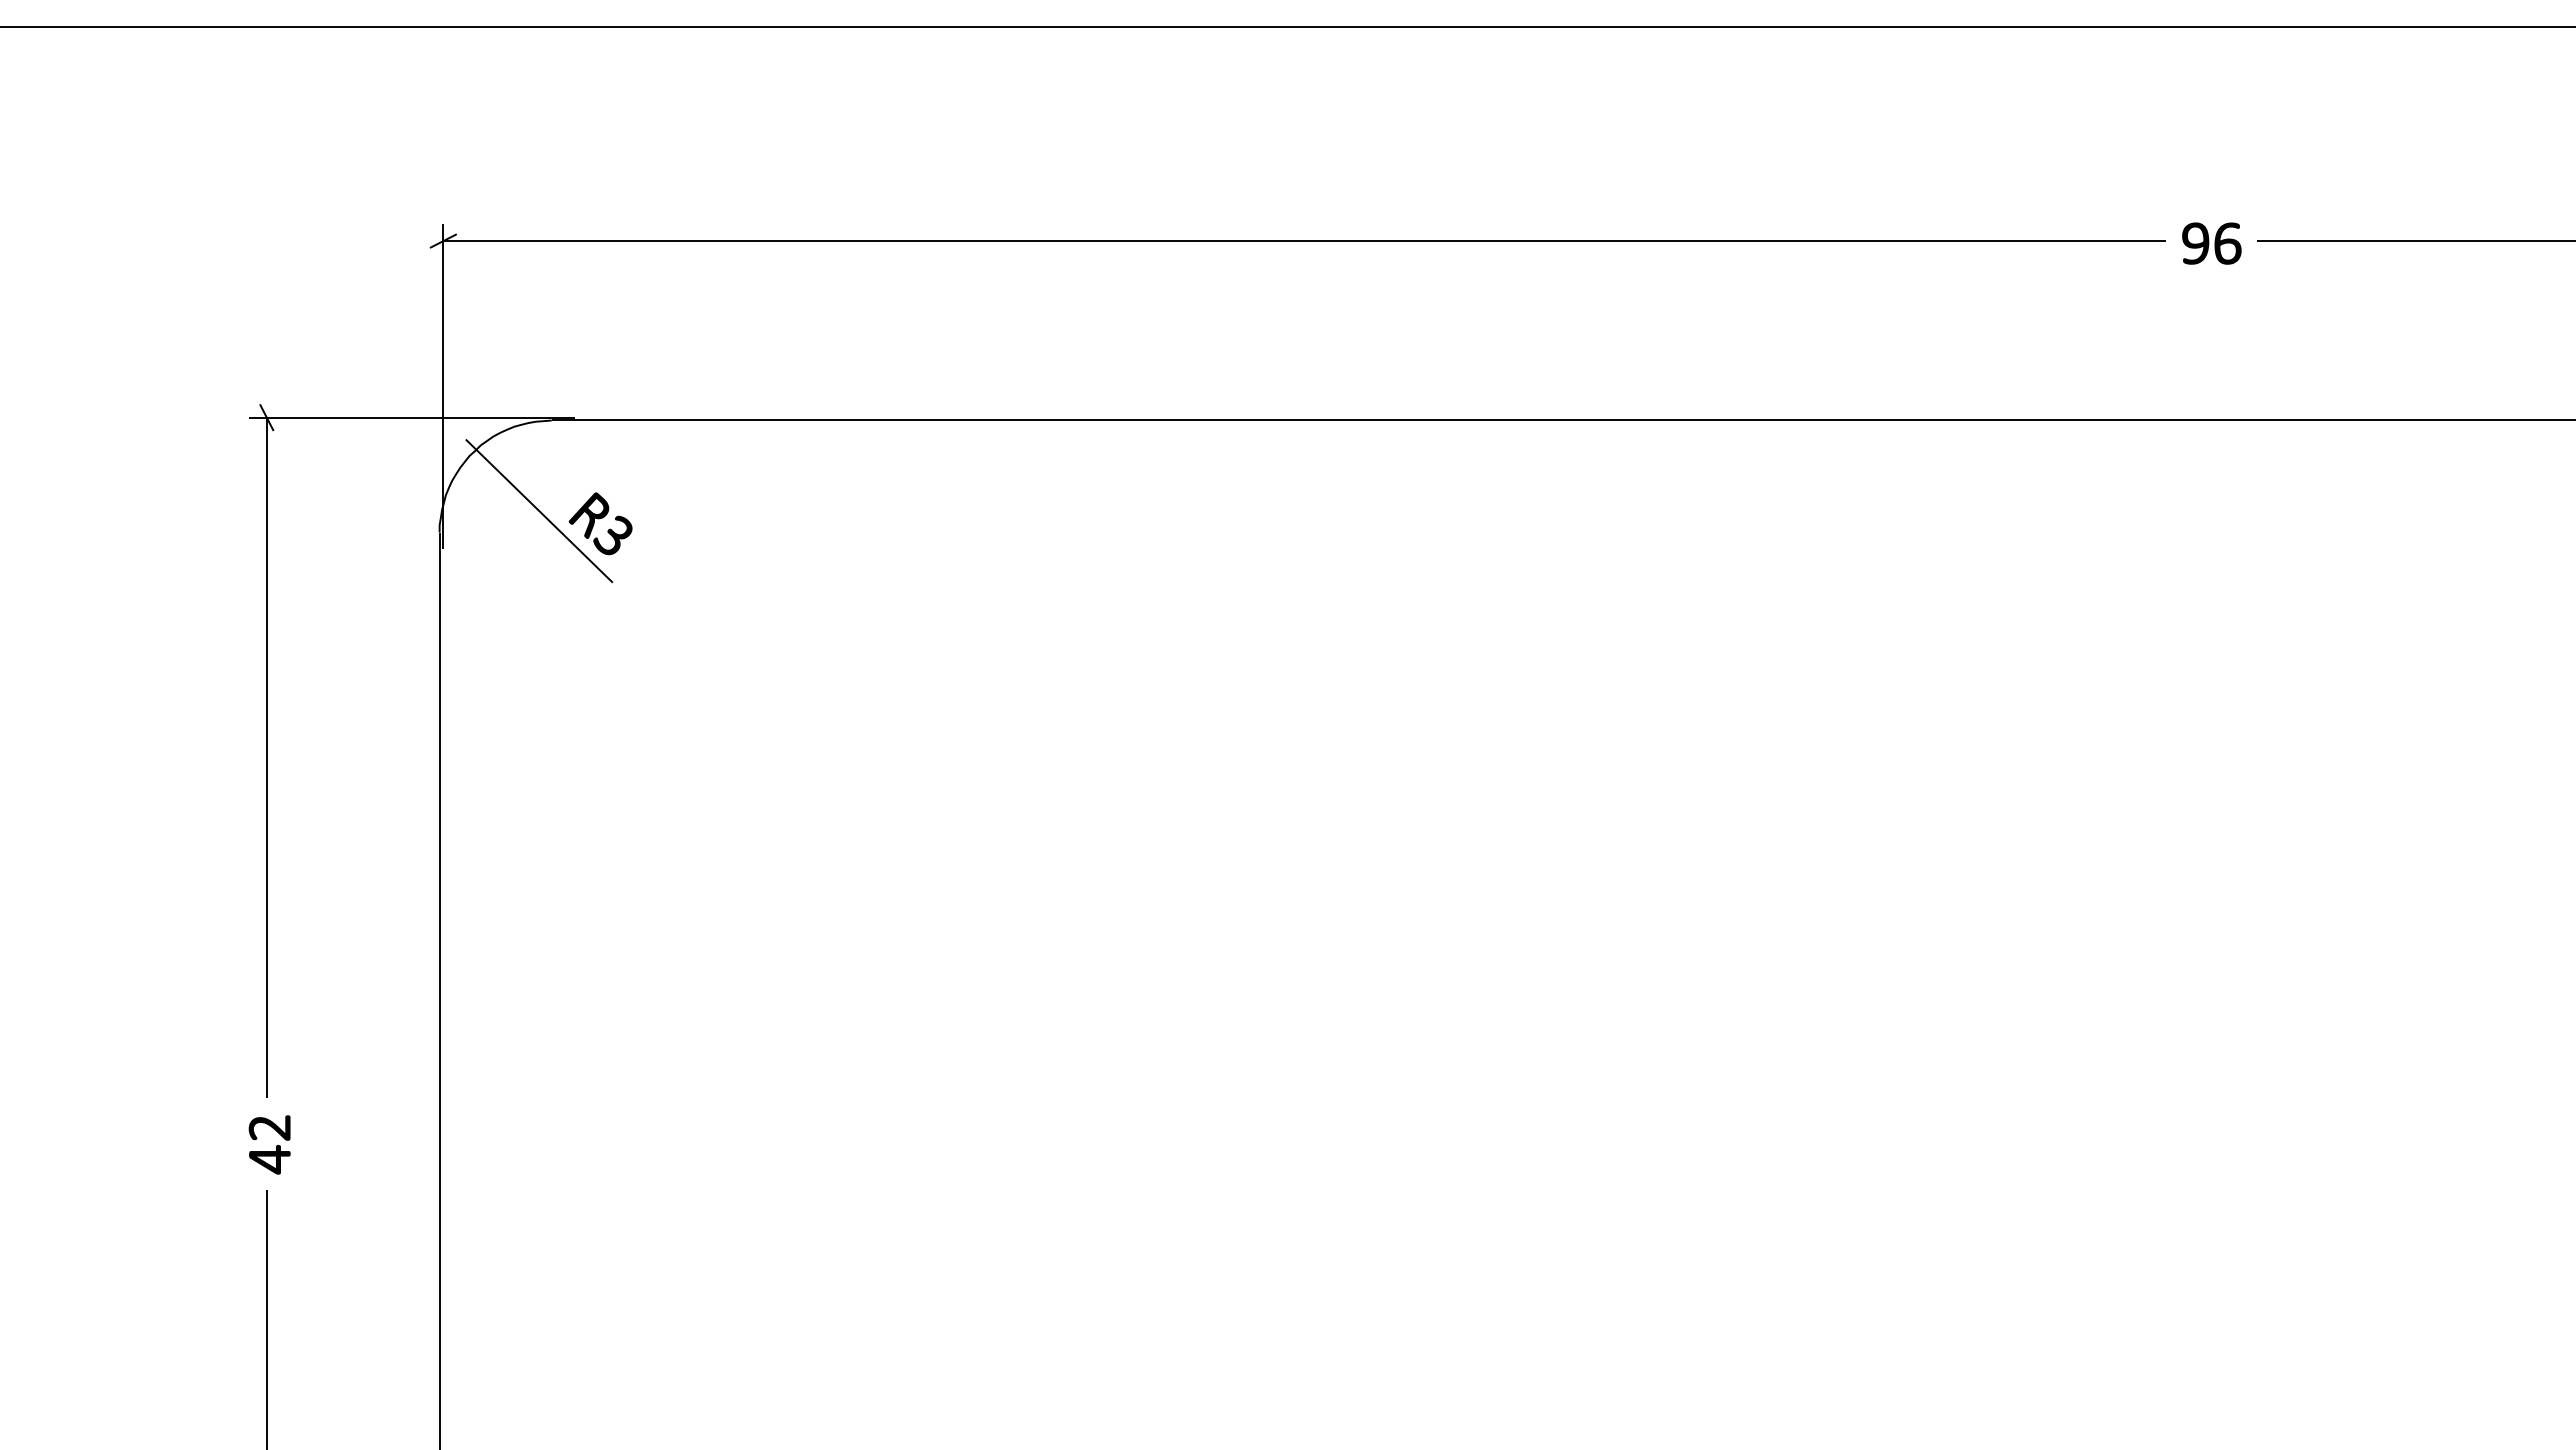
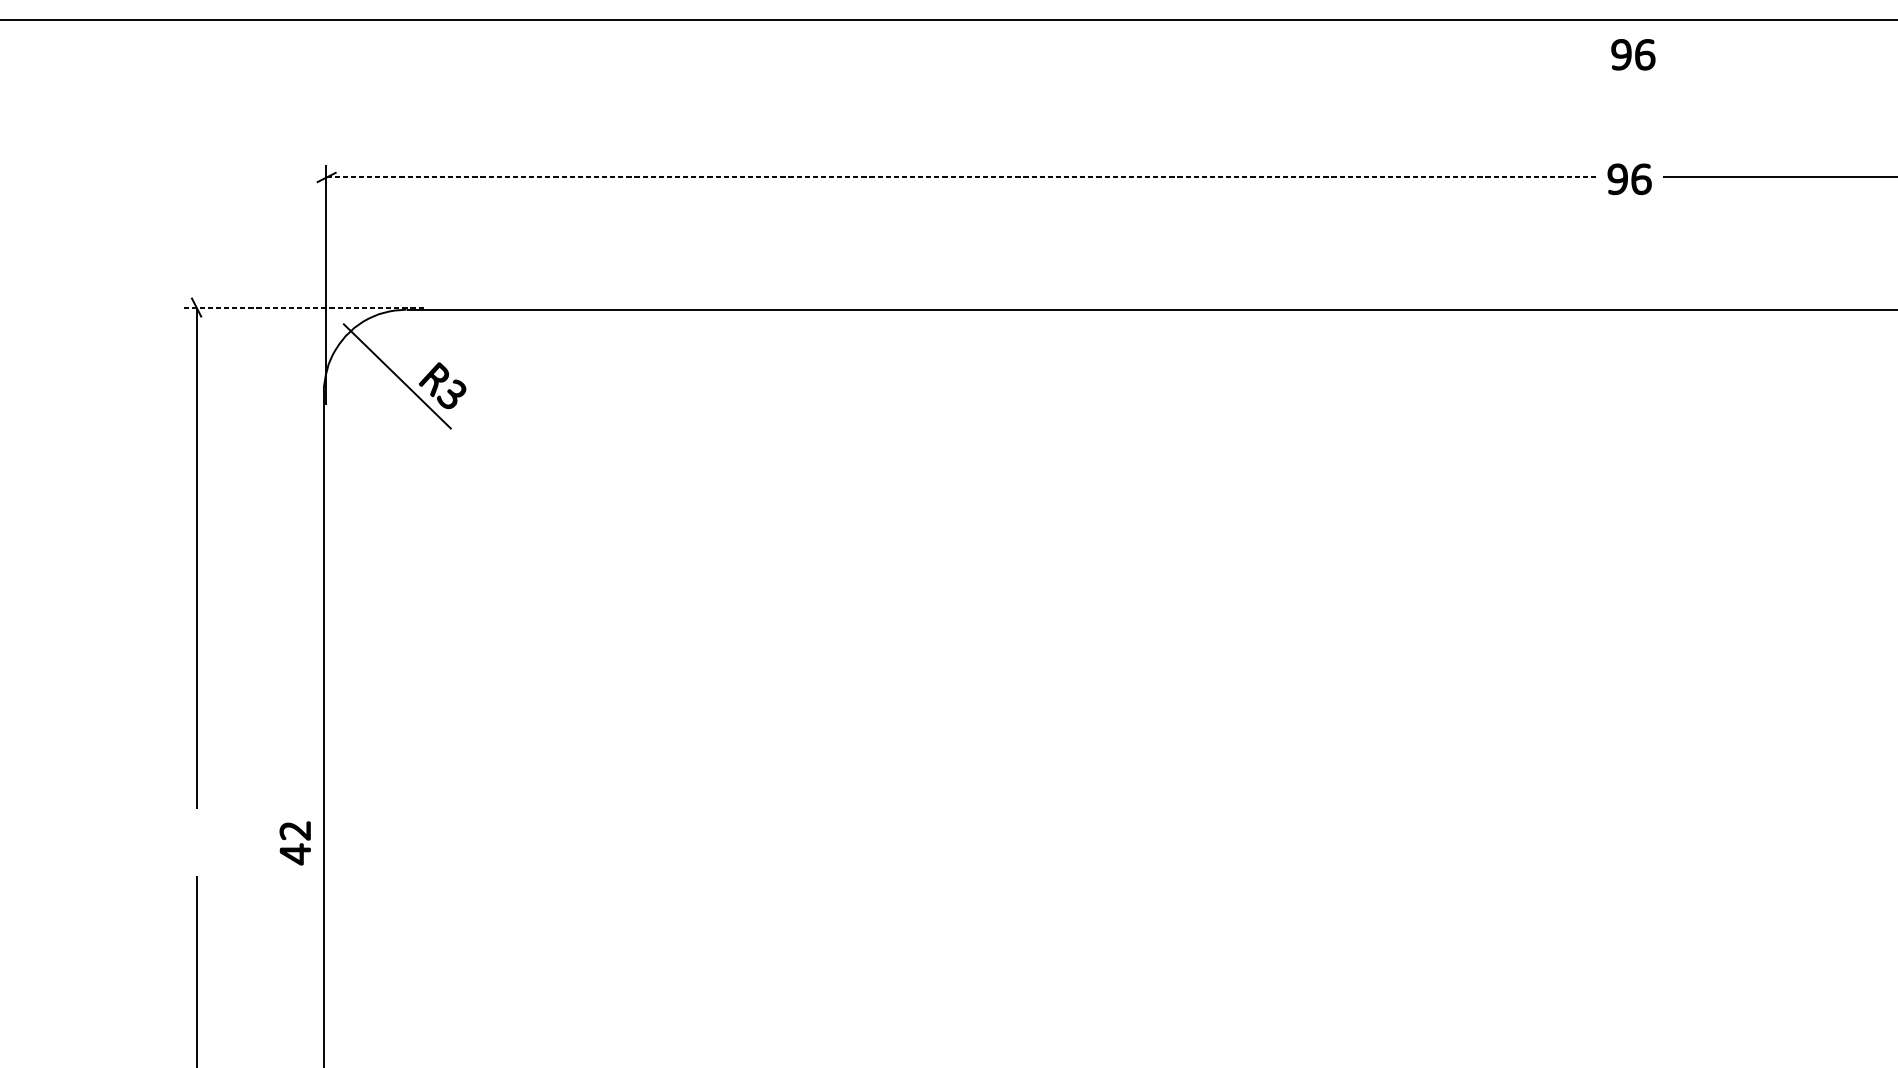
part: (2216, 74) -> (1633, 54), added
line: (1304, 241) -> (961, 177), solid -> dashed
line: (412, 417) -> (303, 307), solid -> dashed
part: (269, 1151) -> (295, 848), moved

